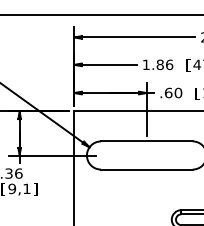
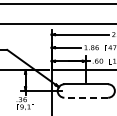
line: (147, 169) -> (86, 97), solid -> dashed

